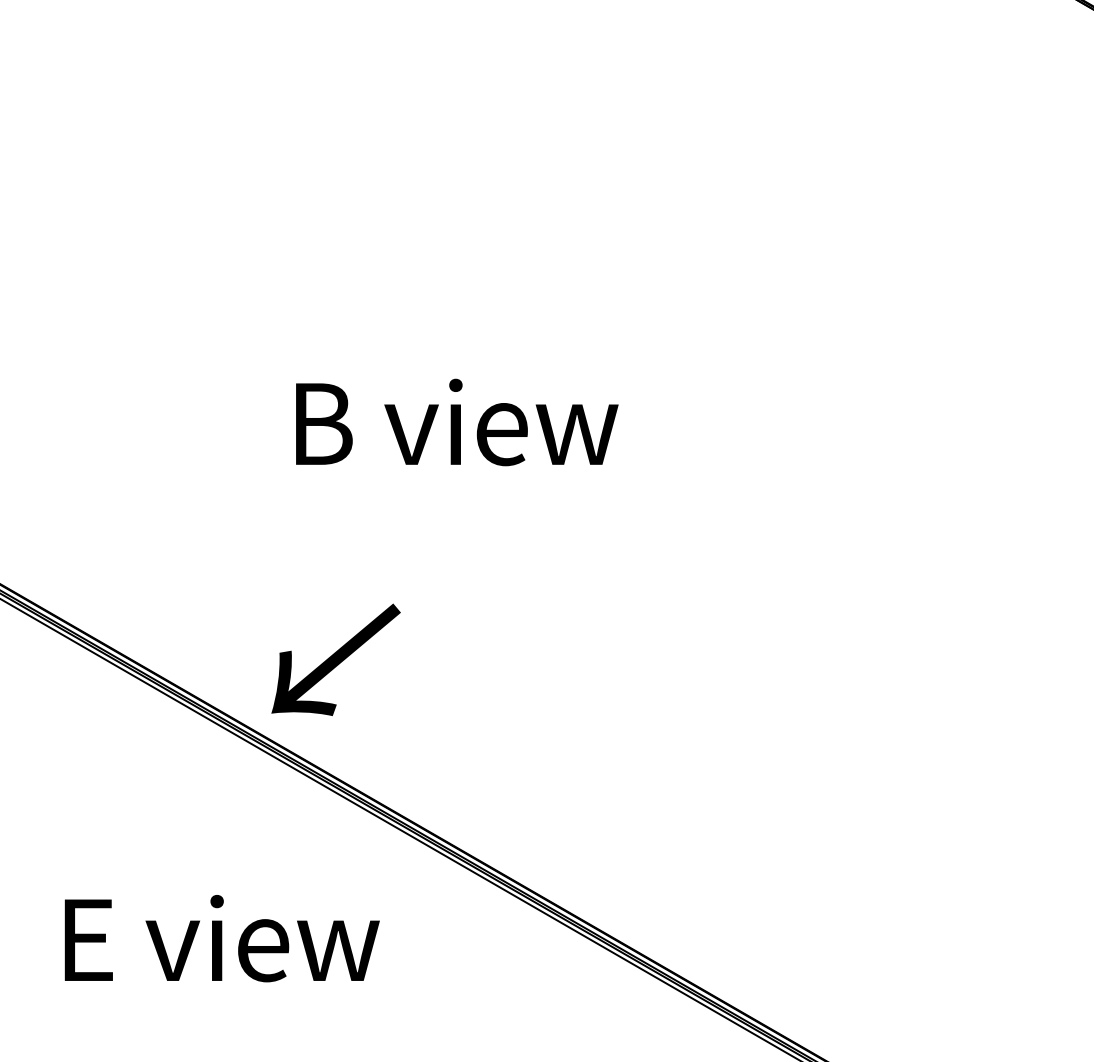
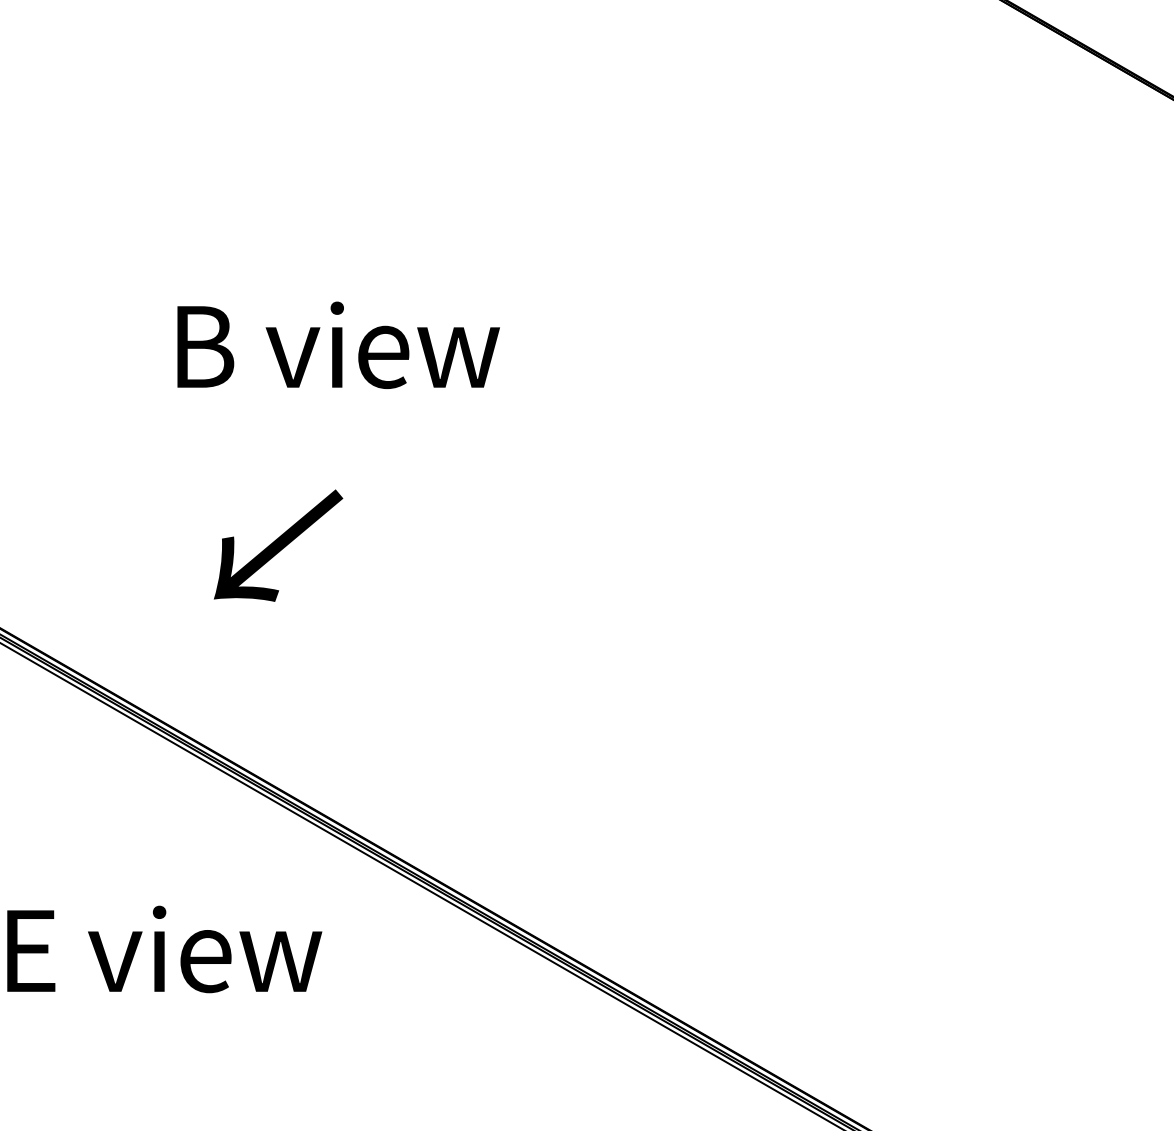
text: (457, 421) -> (338, 344), moved
text: (336, 659) -> (278, 545), moved

